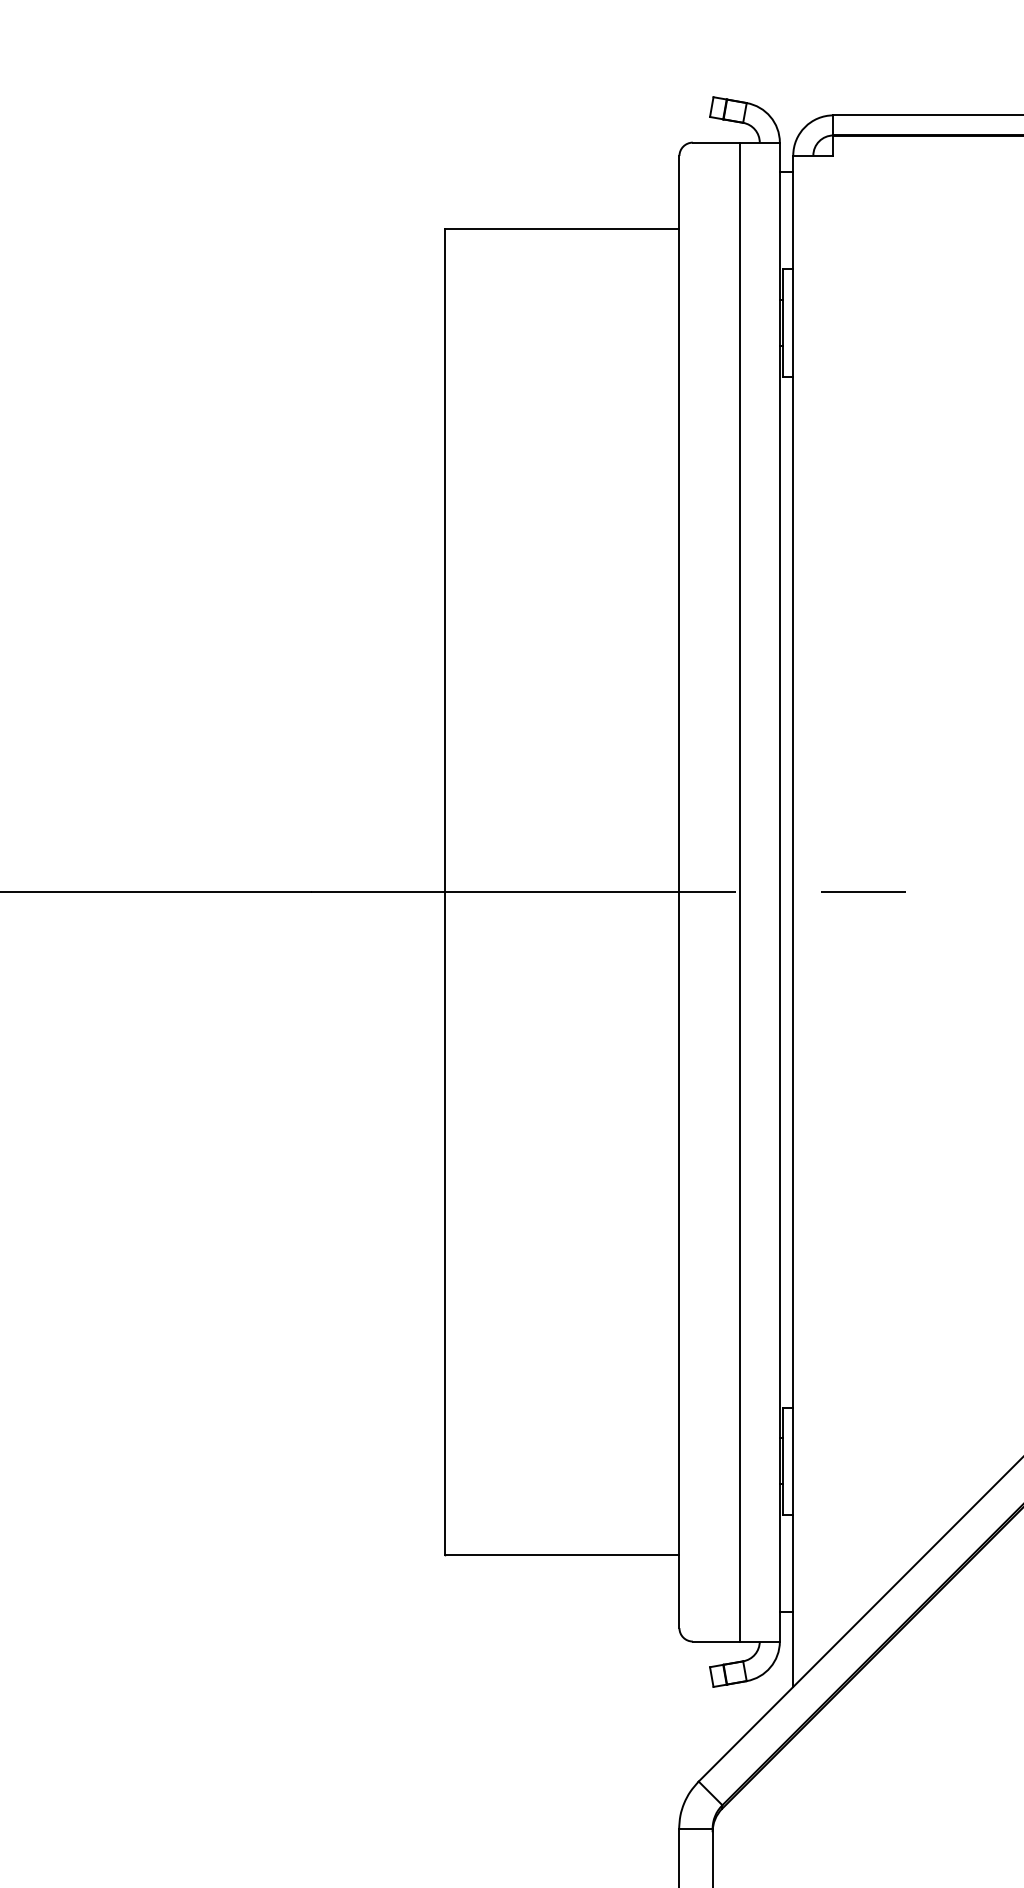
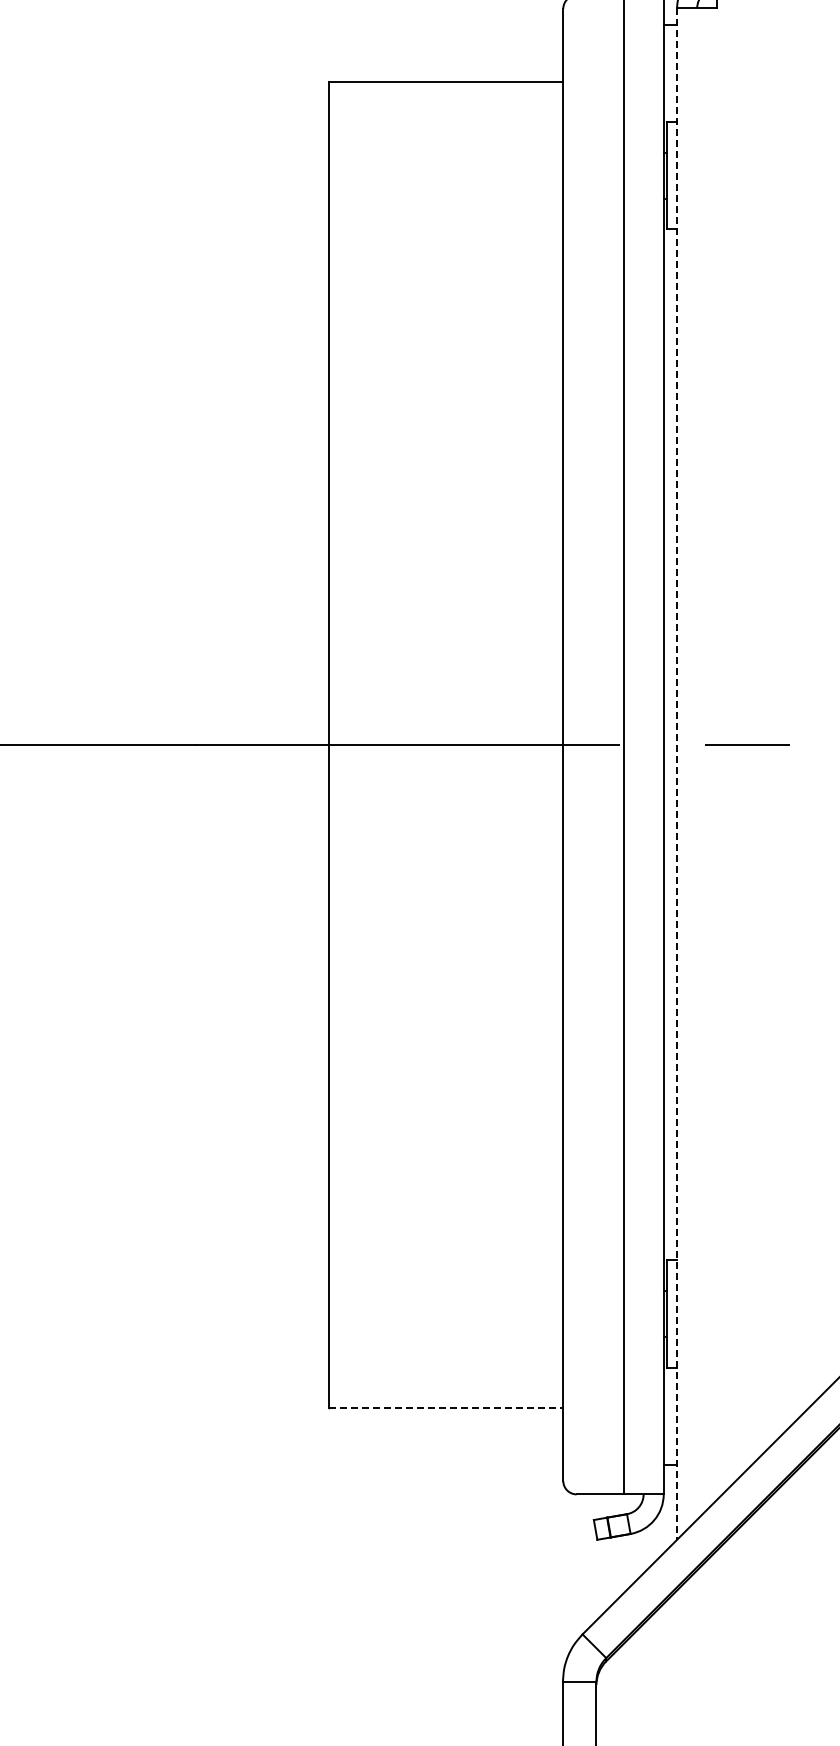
line: (793, 921) -> (677, 774), solid -> dashed
line: (562, 1554) -> (446, 1407), solid -> dashed

